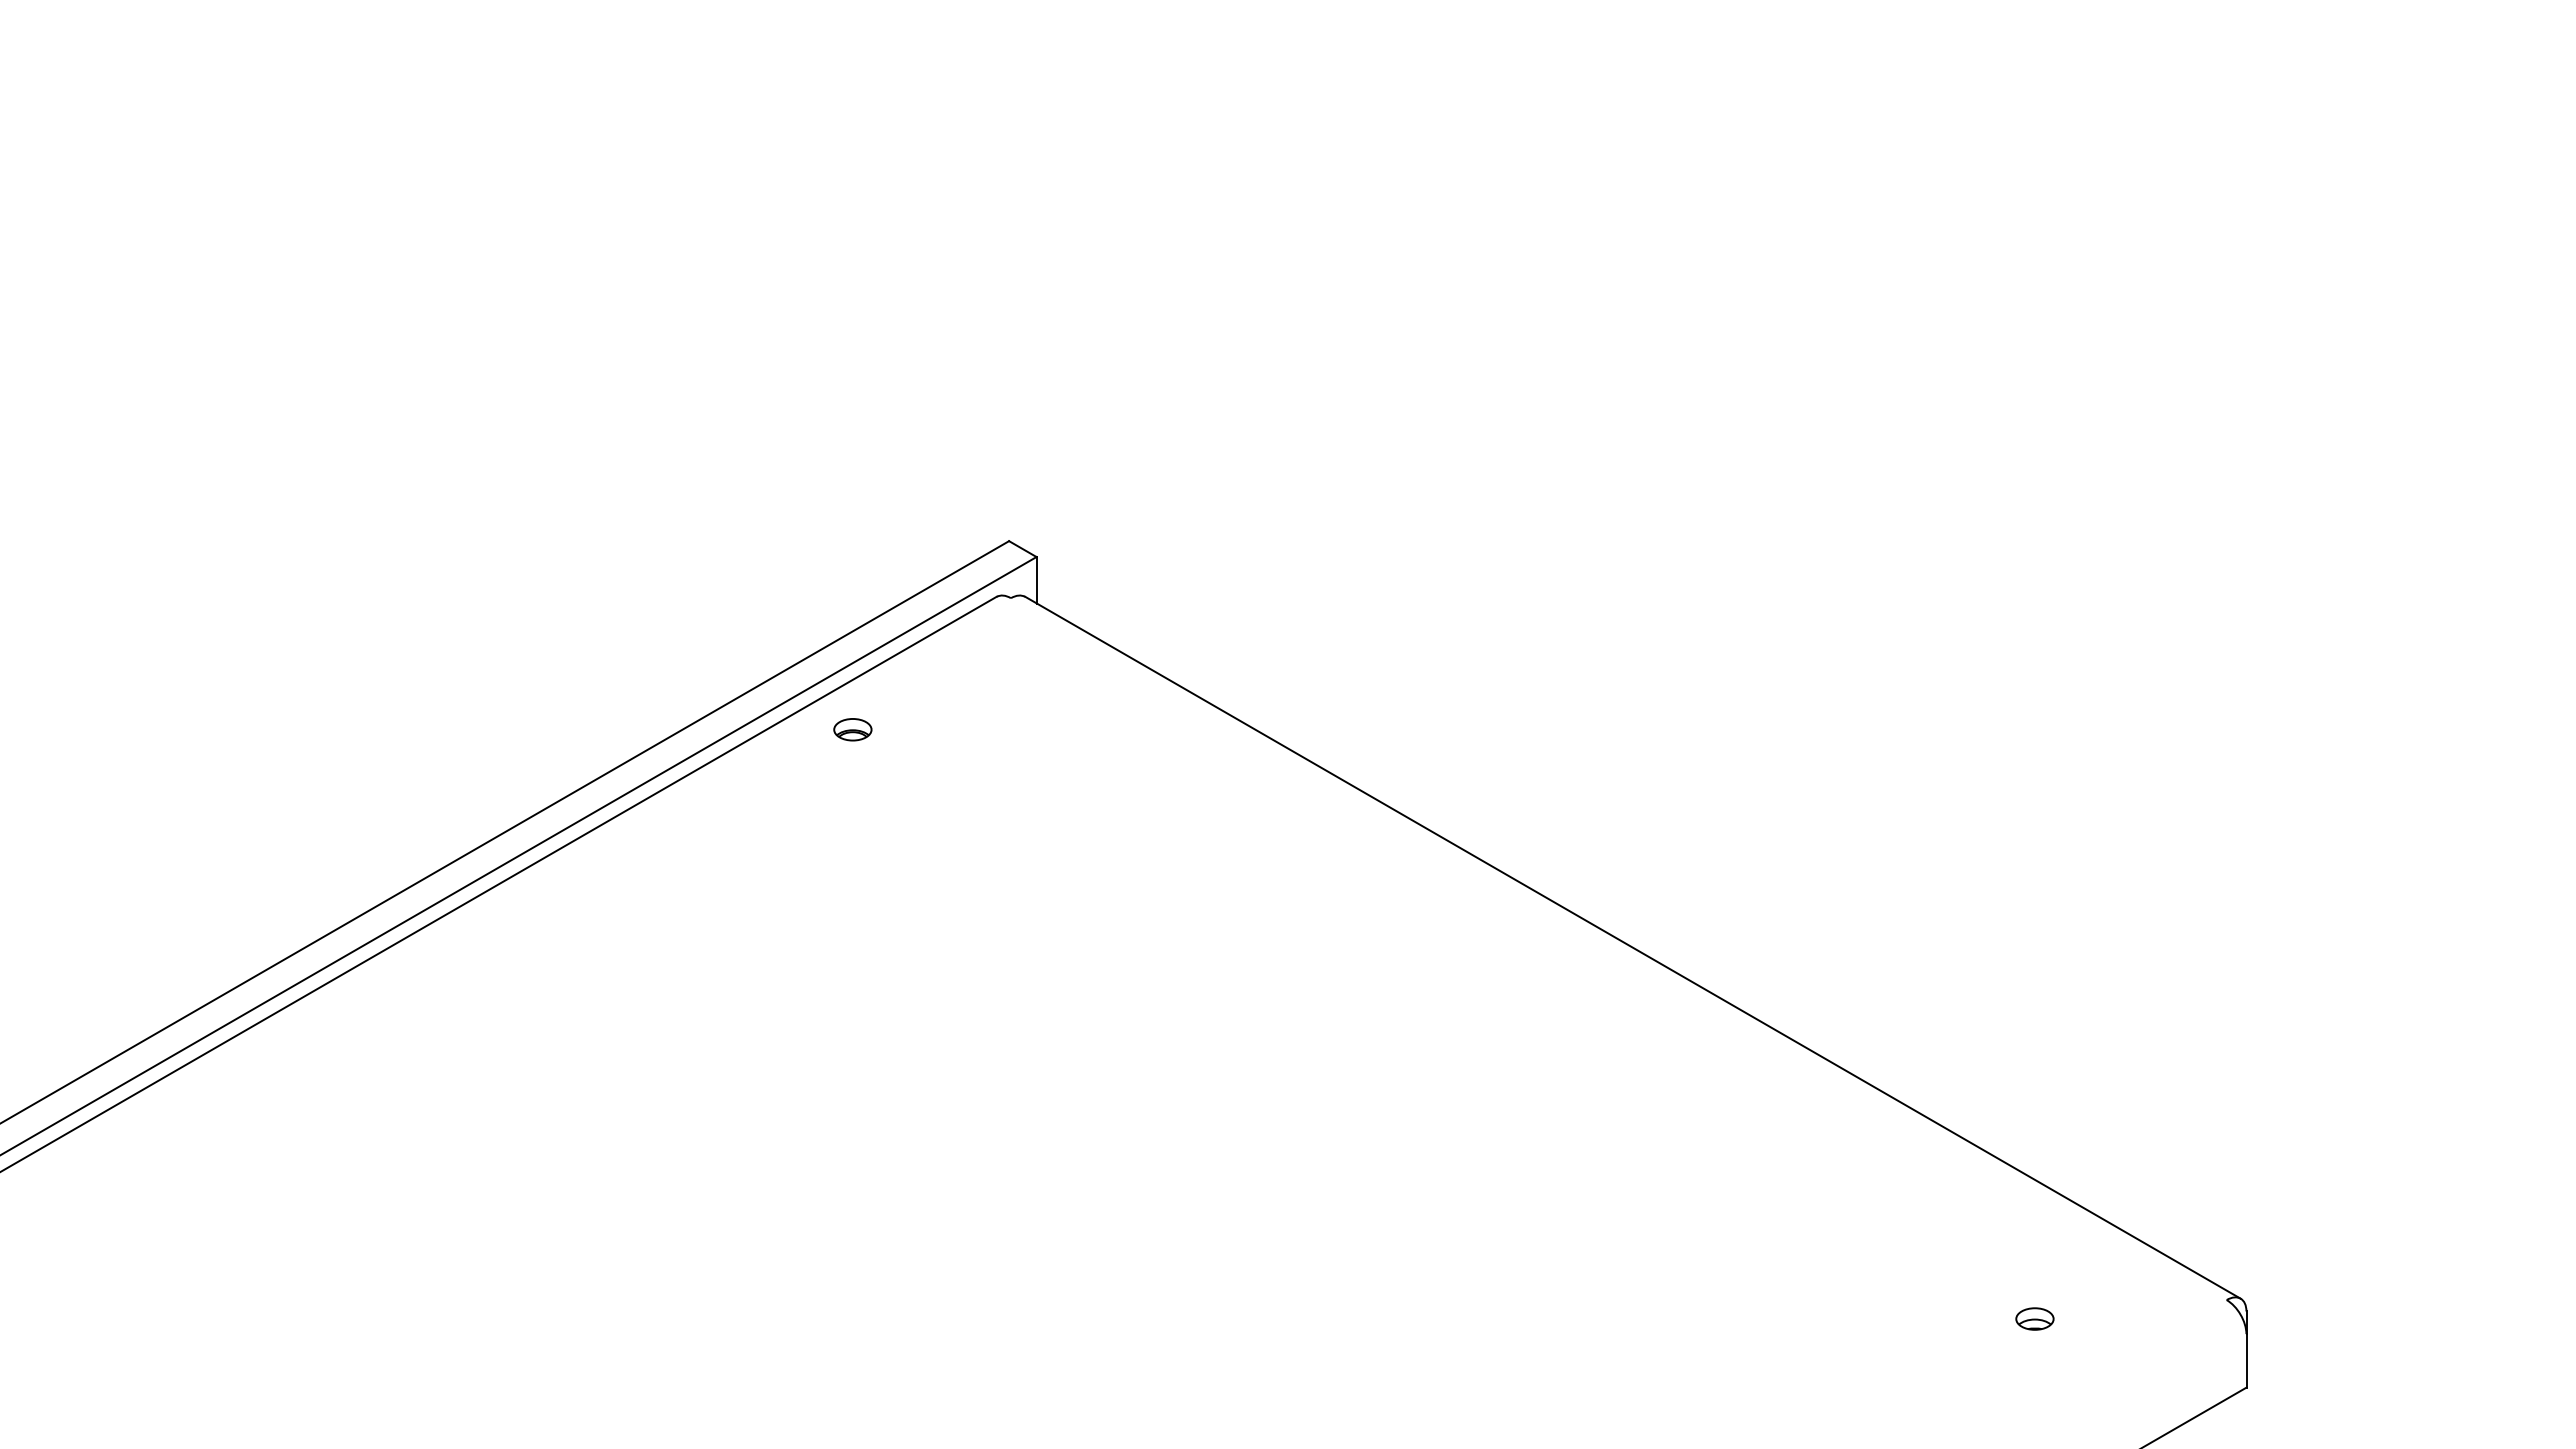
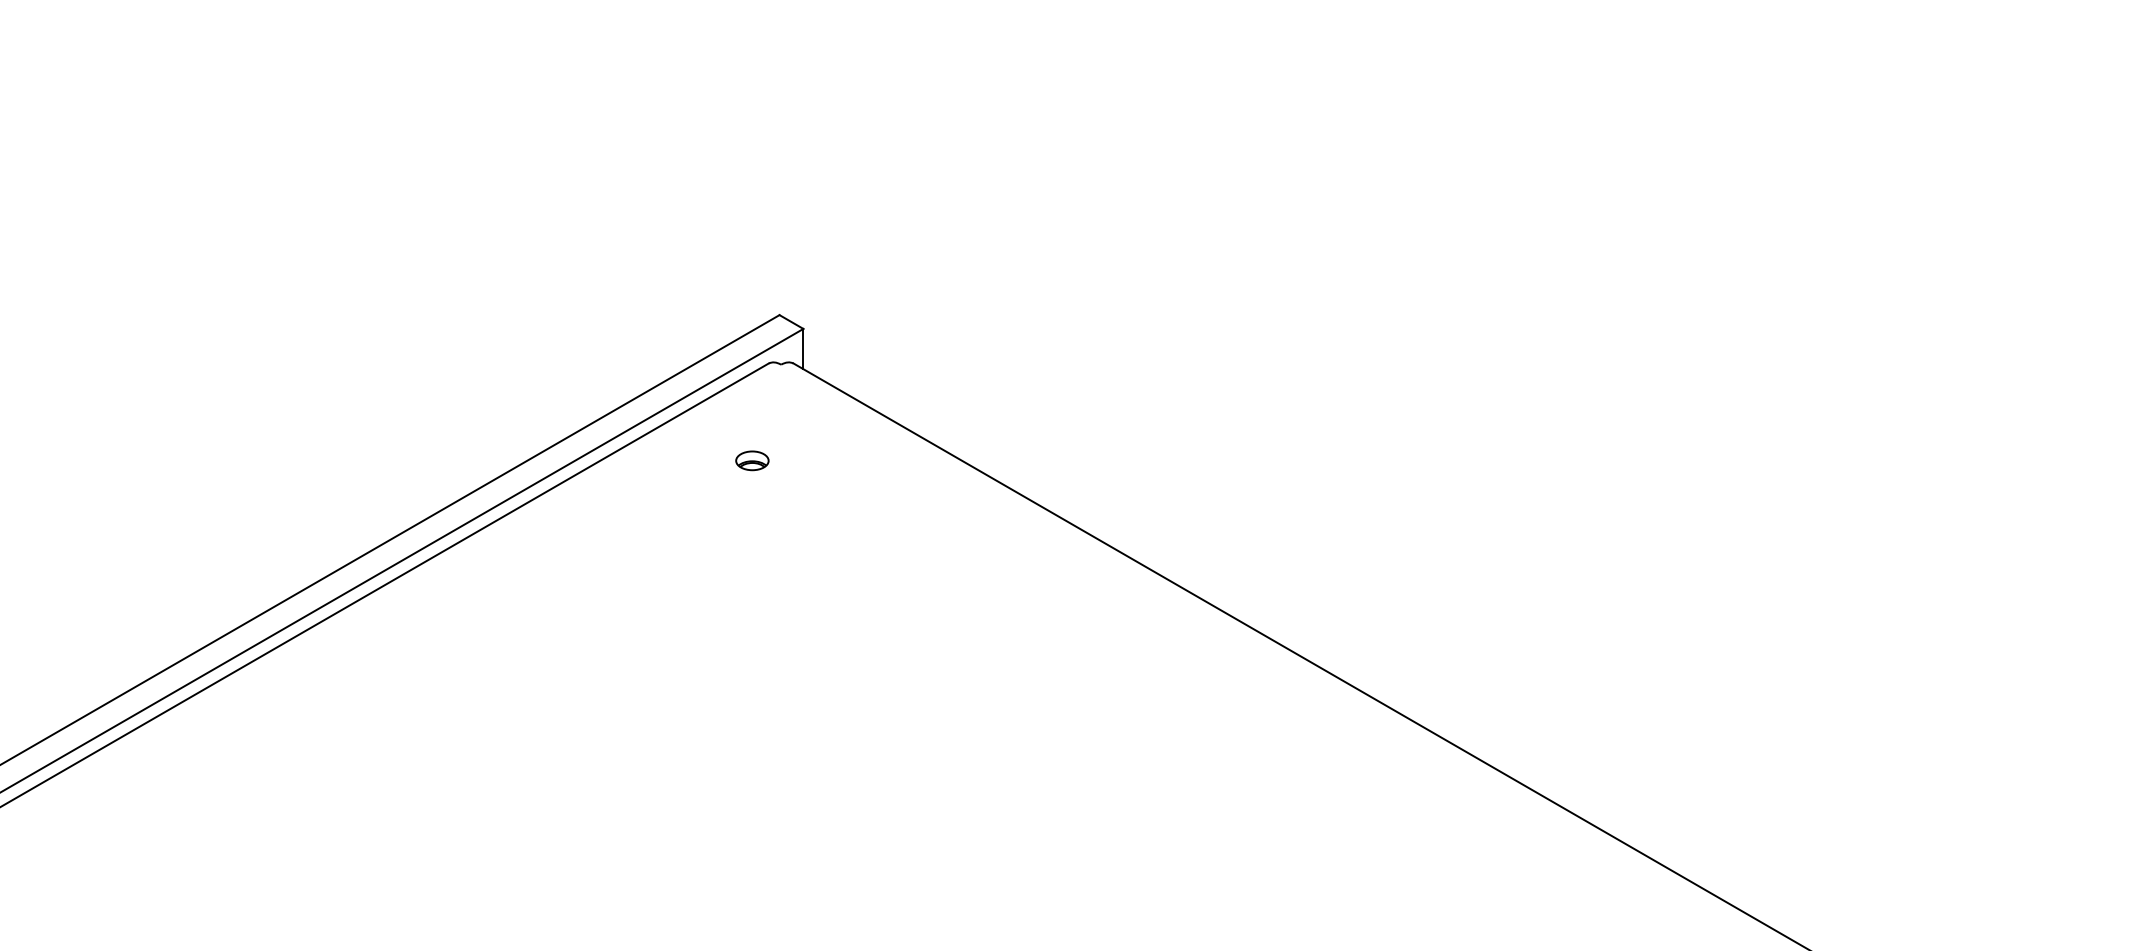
part: (852, 729) -> (752, 460), moved

